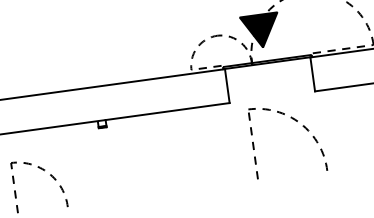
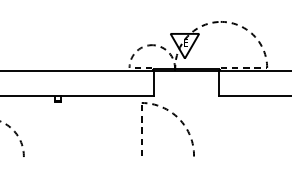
fill: (260, 30) -> (184, 45), removed
part: (297, 122) -> (176, 117), moved

